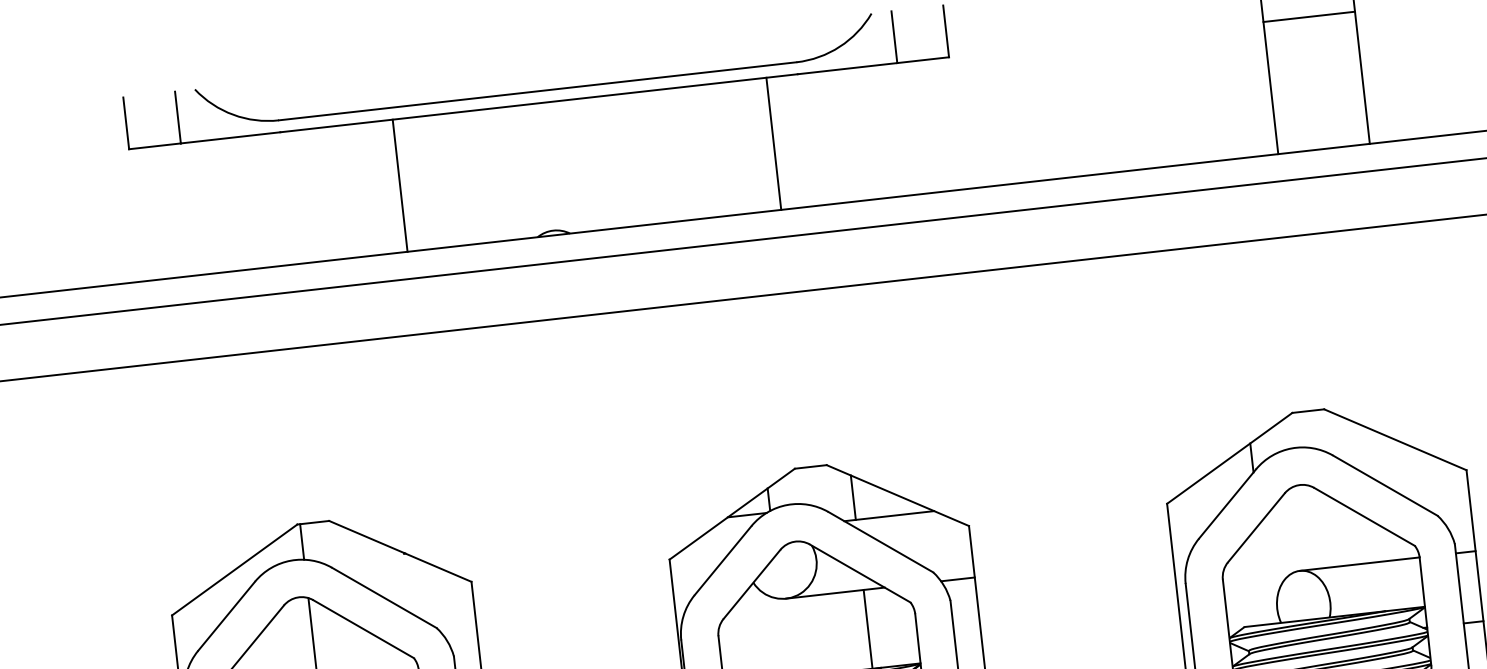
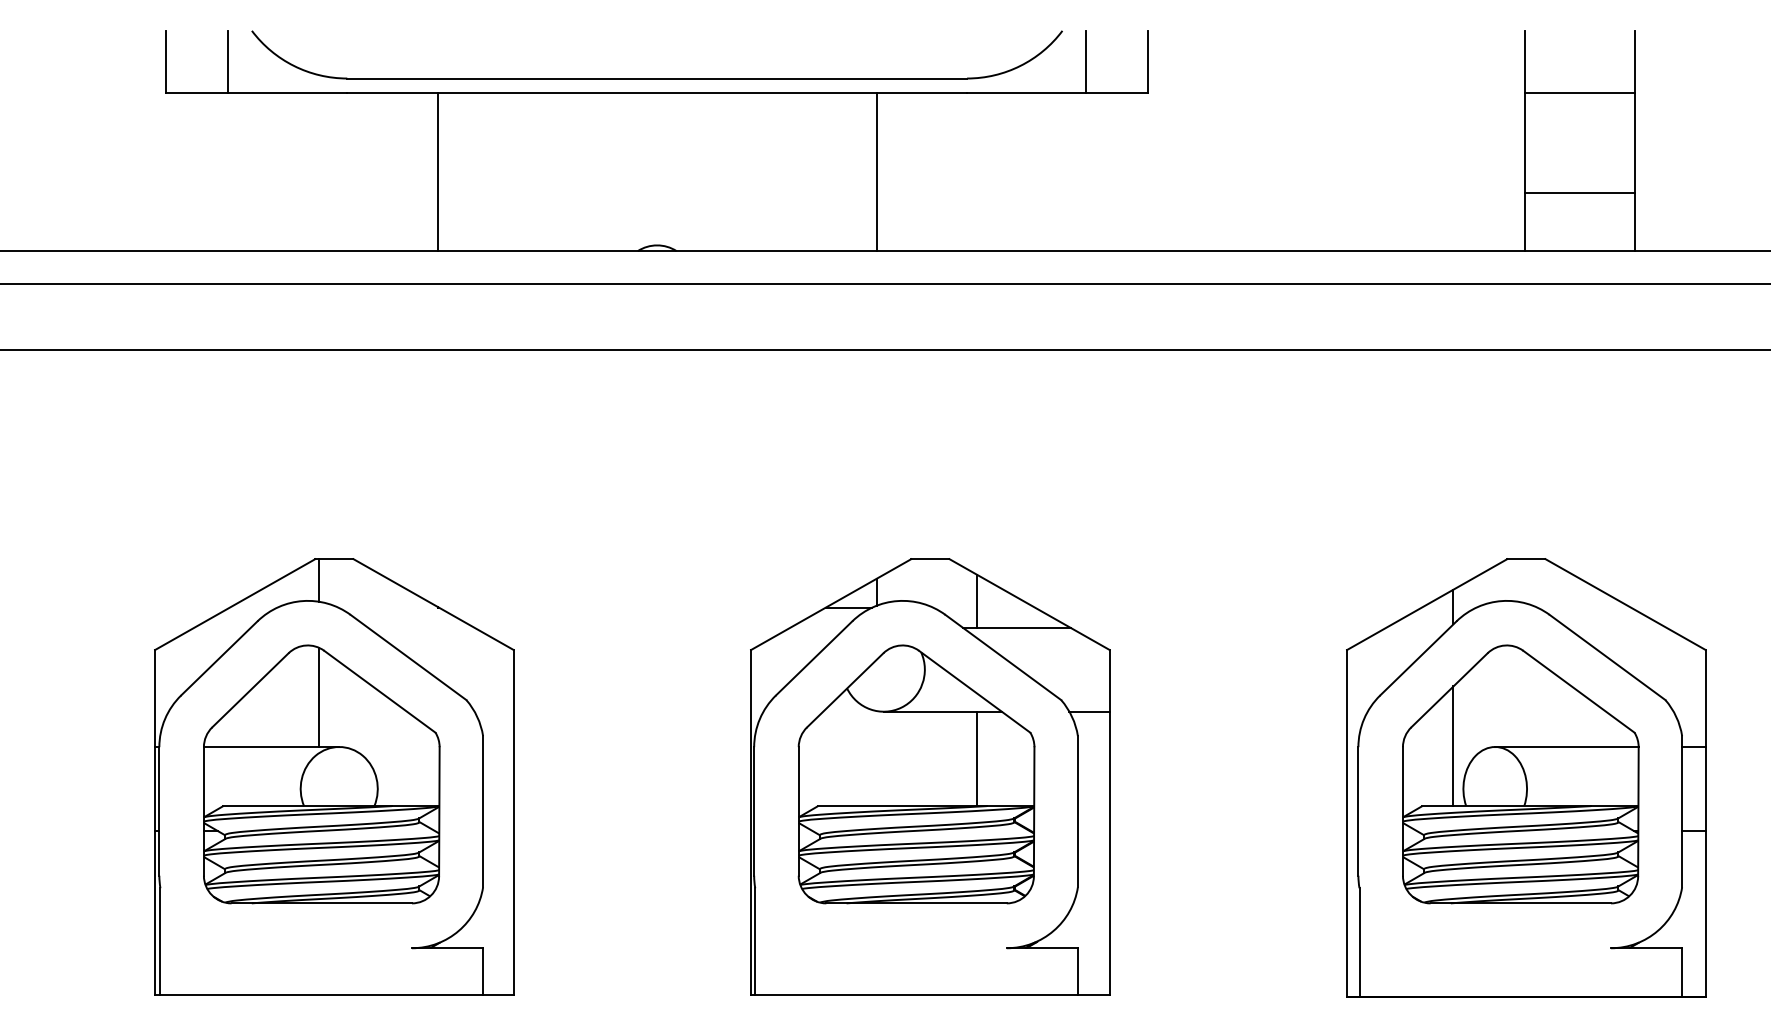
line: (1318, 100) -> (1579, 192), added
line: (773, 143) -> (876, 171), moved
line: (399, 185) -> (437, 171), moved
line: (1265, 574) -> (1453, 746), added

